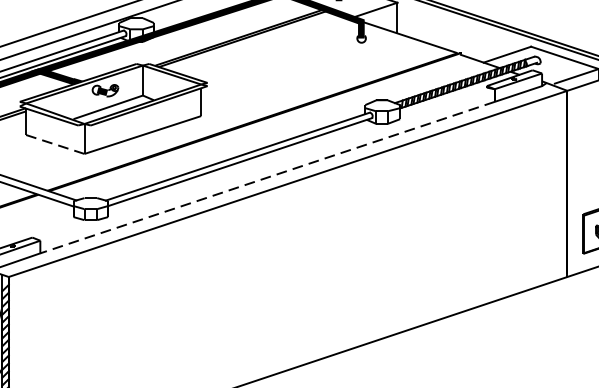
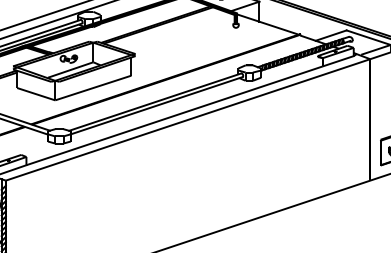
line: (55, 144) -> (36, 94), dashed -> solid
line: (267, 177) -> (174, 115), dashed -> solid

